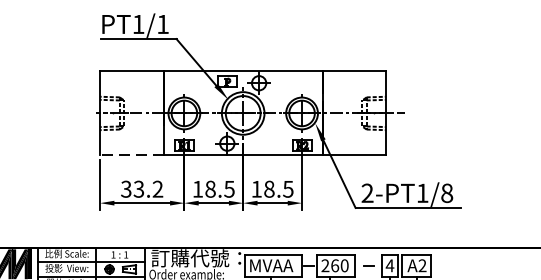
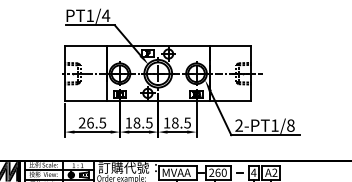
text: (163, 23) -> (106, 15), PT1/1 -> PT1/4
line: (131, 156) -> (85, 101), dashed -> solid
text: (142, 188) -> (92, 122), 33.2 -> 26.5

